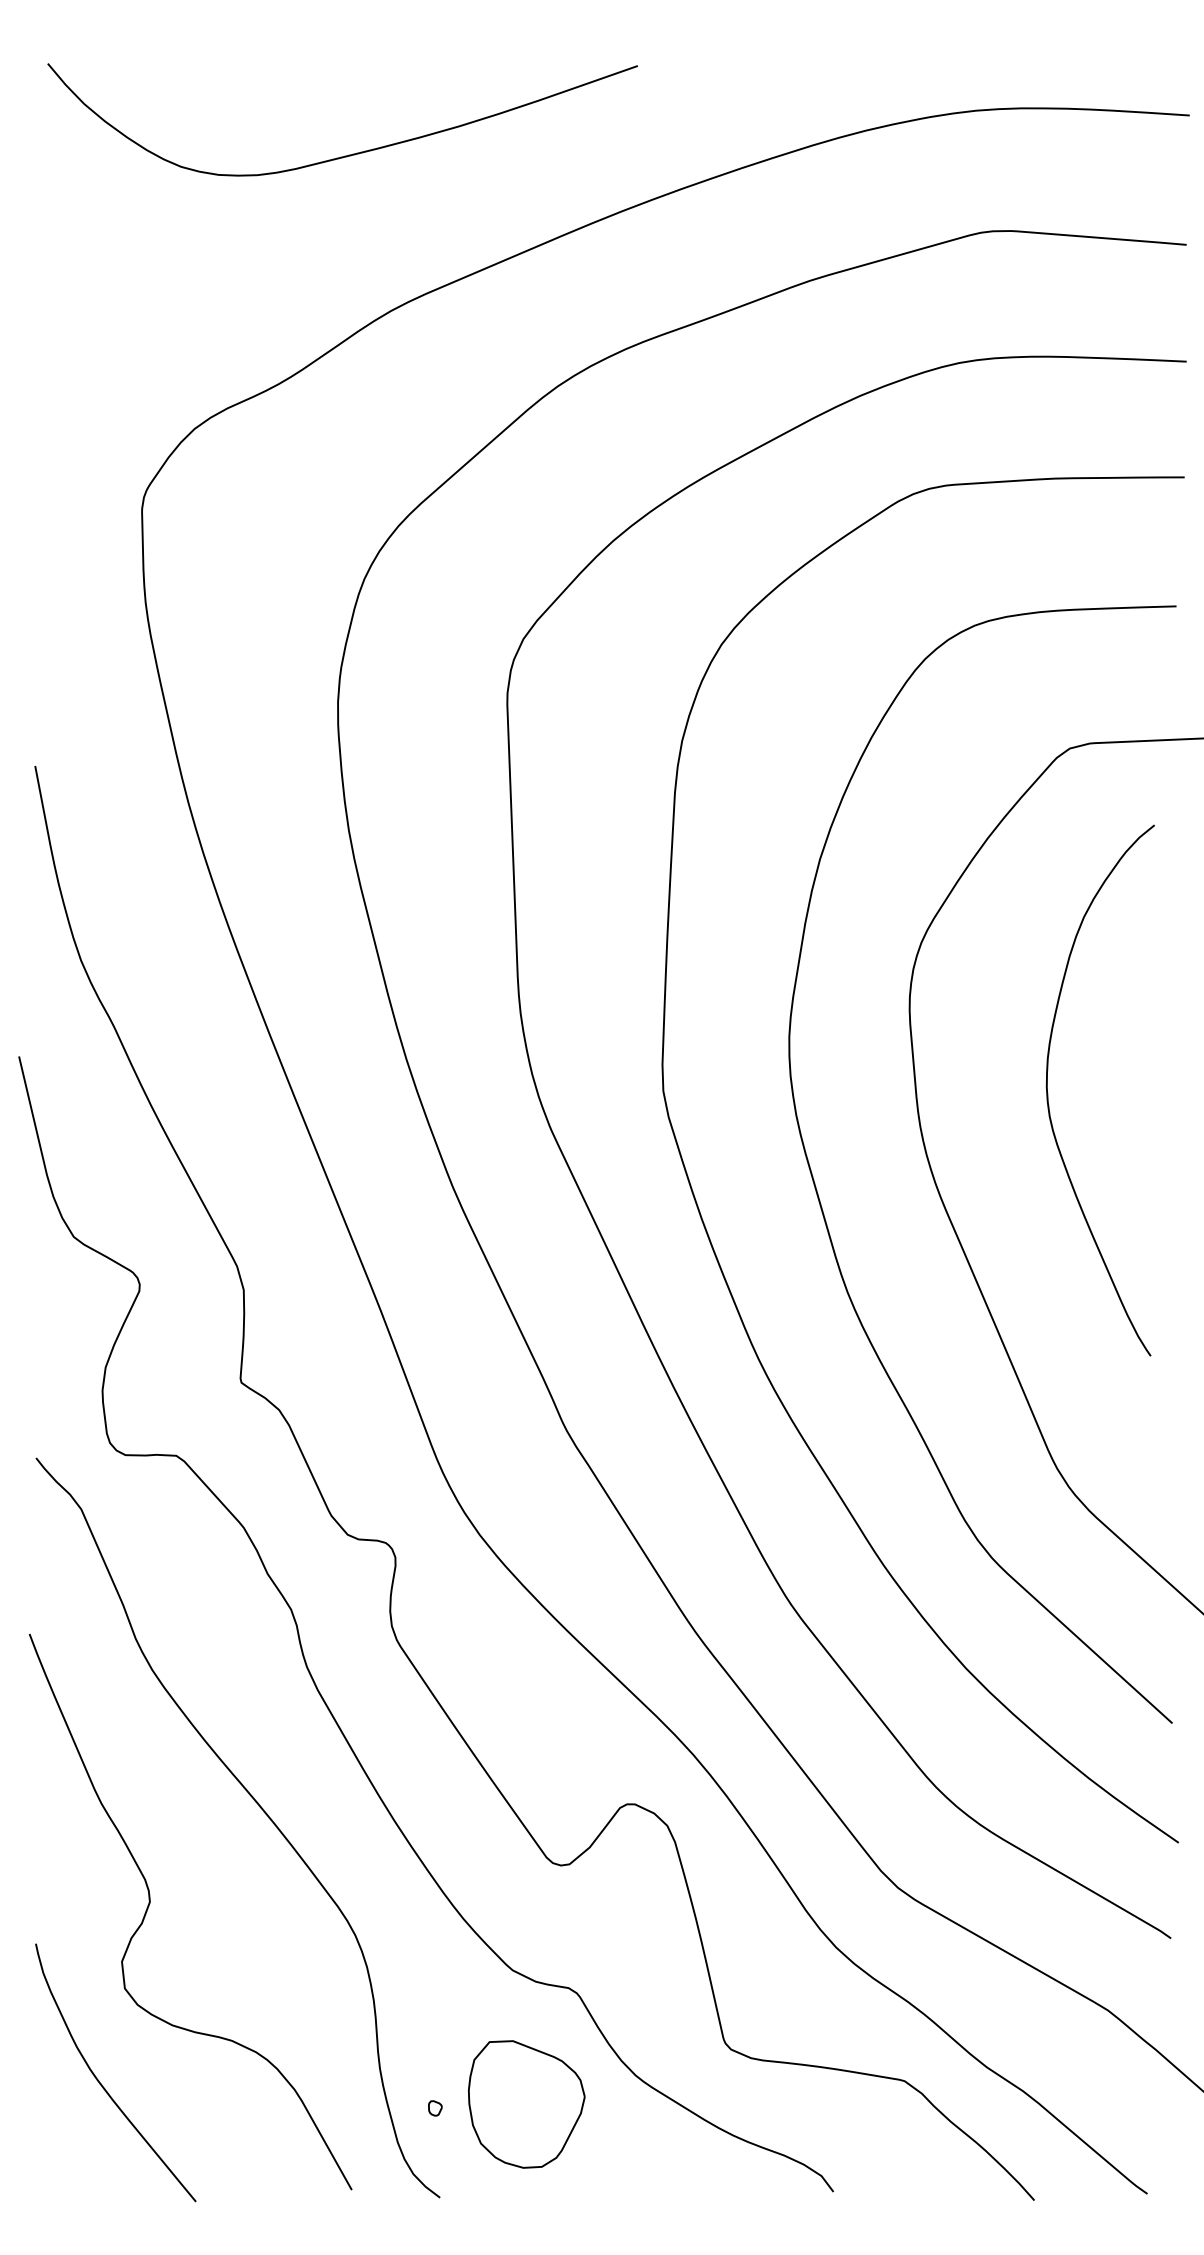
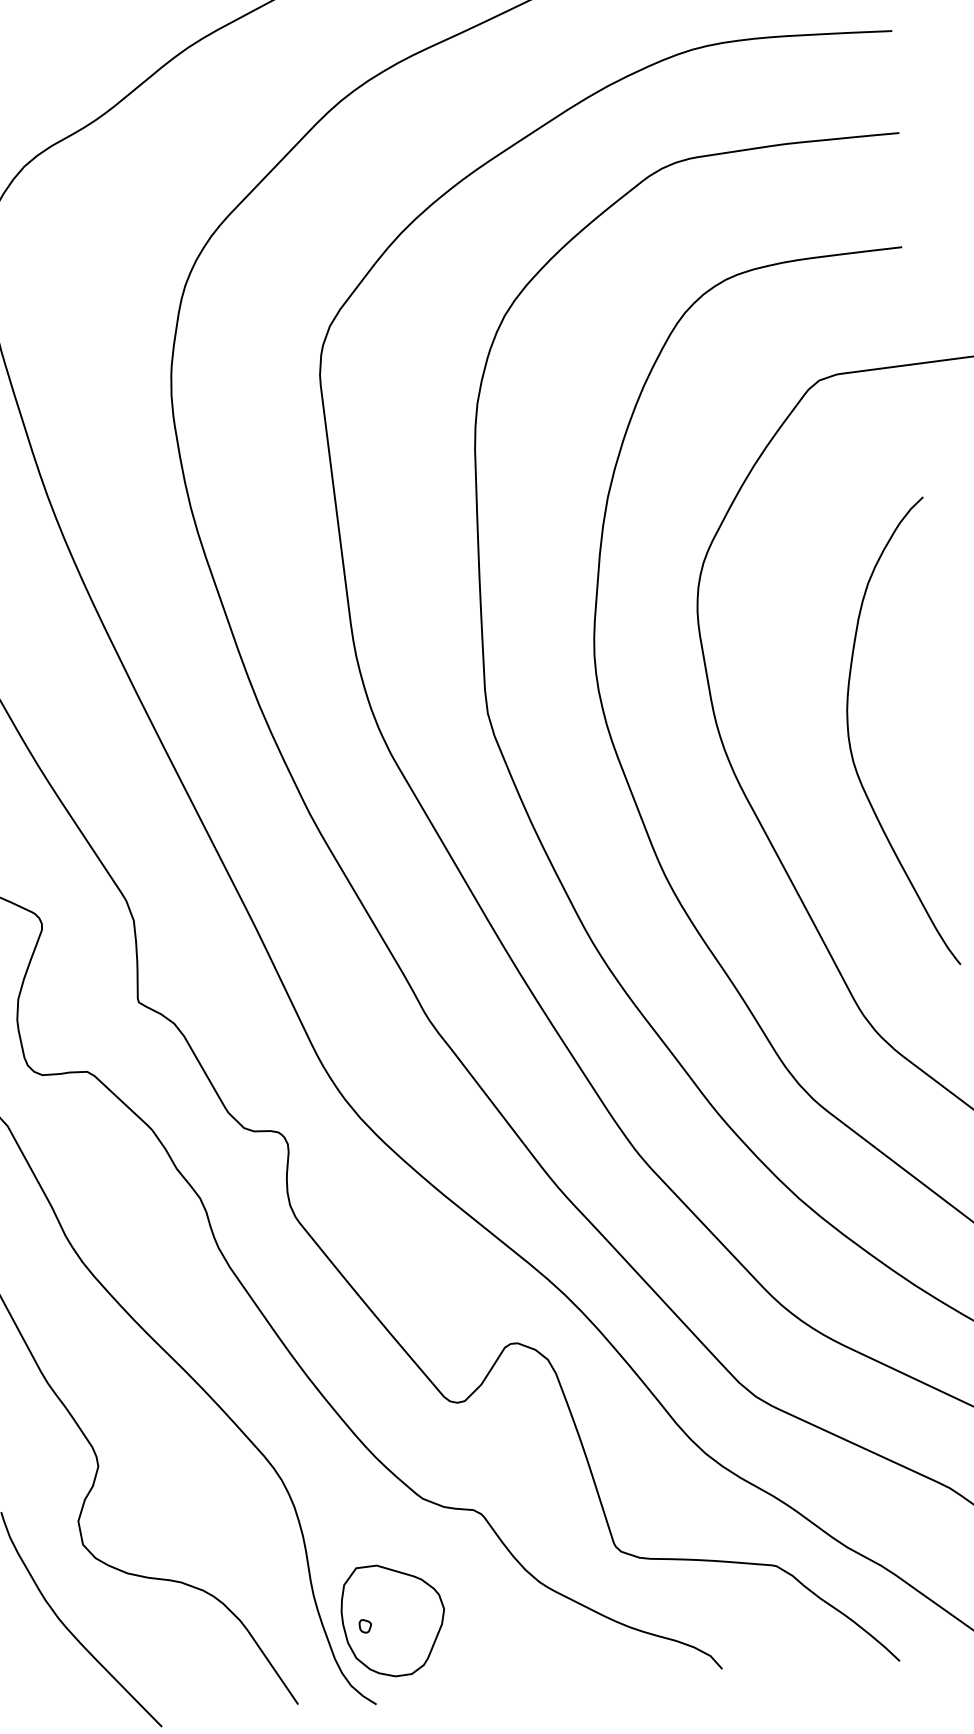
curve: (1048, 1093) -> (850, 741), moved
part: (526, 2104) -> (393, 1620), moved

